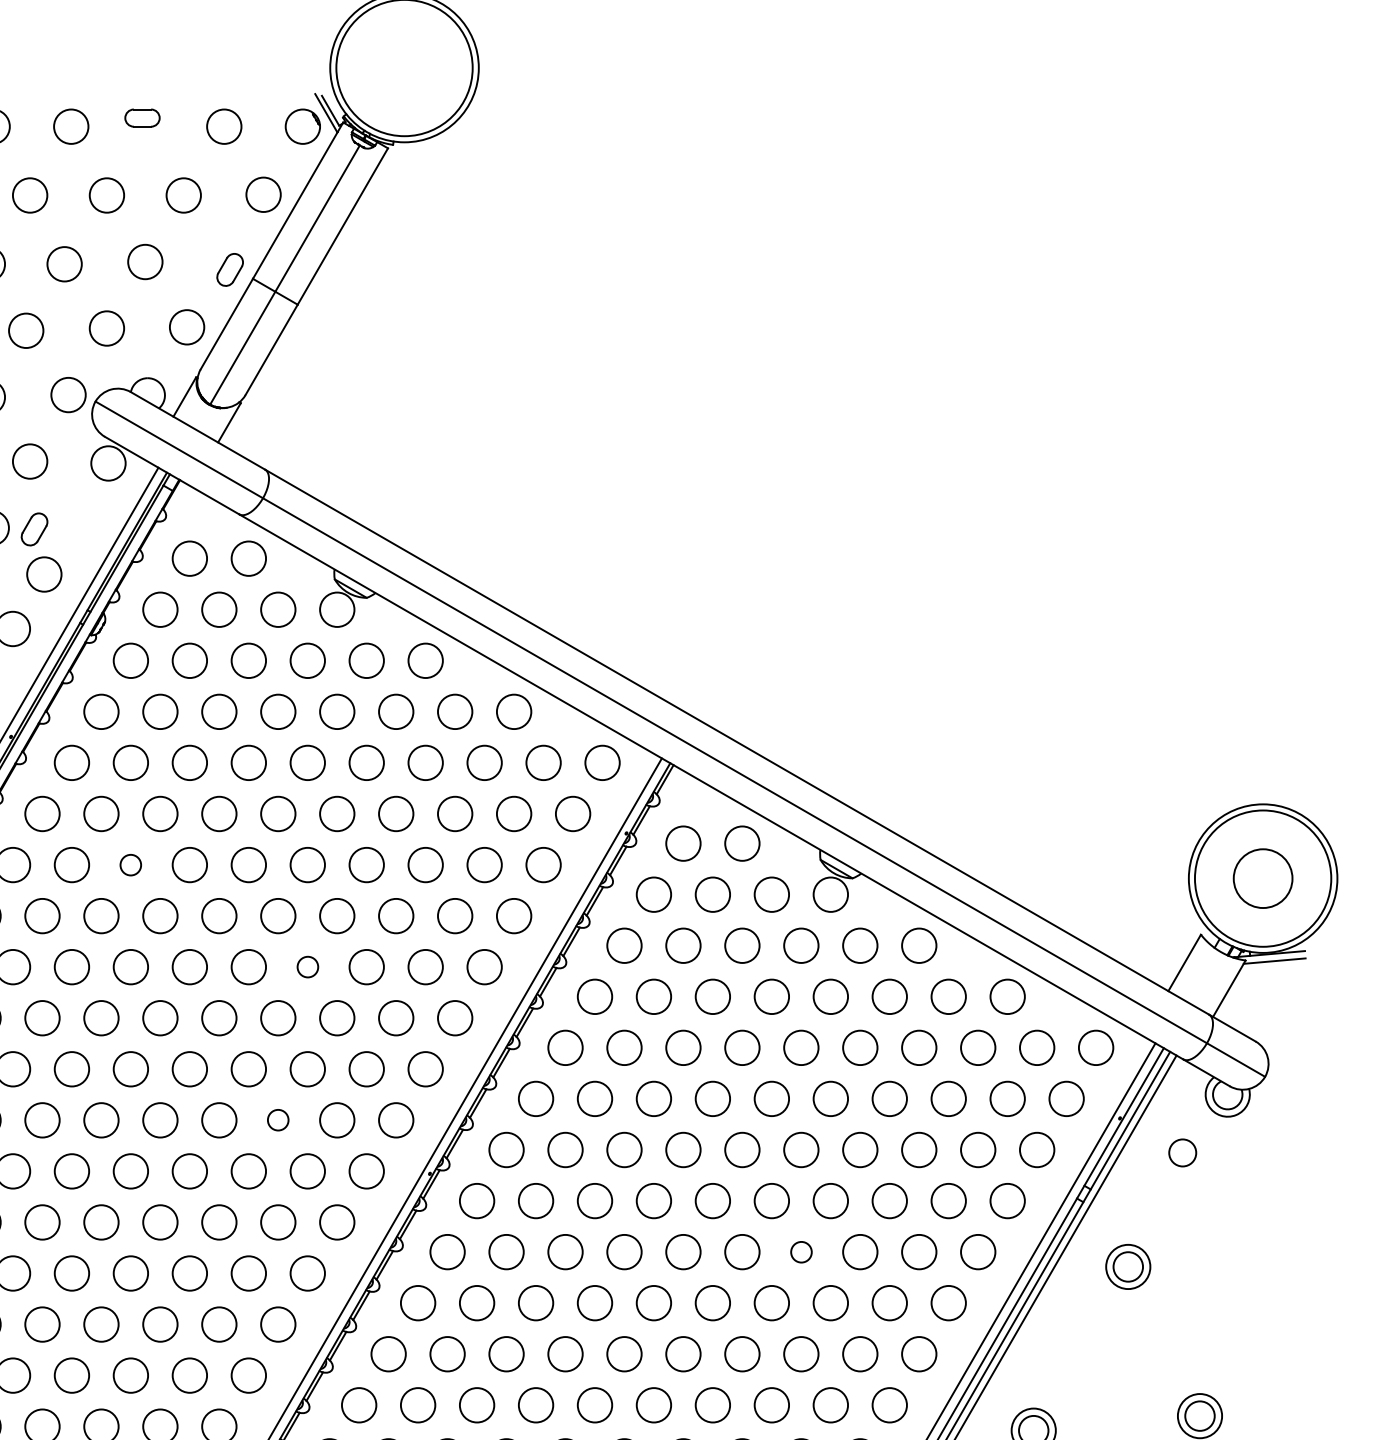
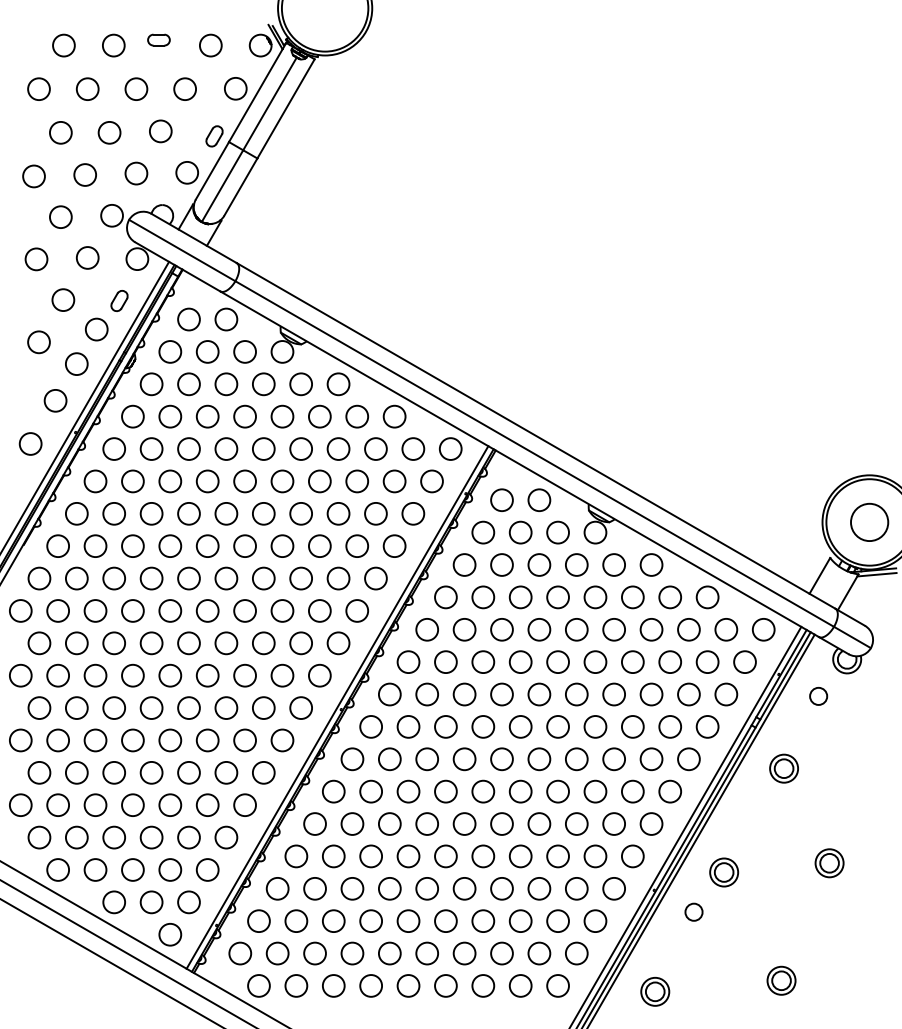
part: (34, 528) -> (119, 300), moved
circle: (130, 864) -> (151, 513), size x1.67
circle: (307, 967) -> (263, 578), size x1.67
circle: (277, 1119) -> (244, 675), size x1.67
circle: (800, 1252) -> (576, 759), size x1.67

